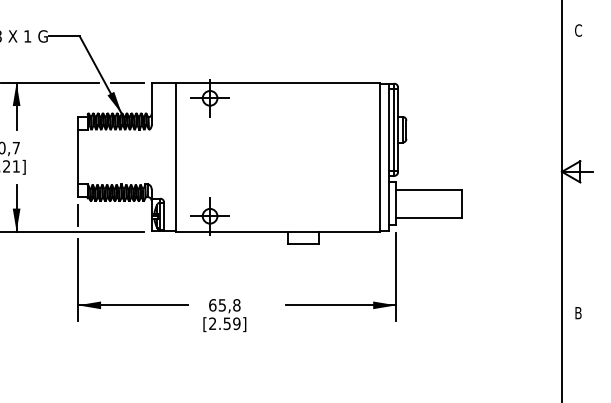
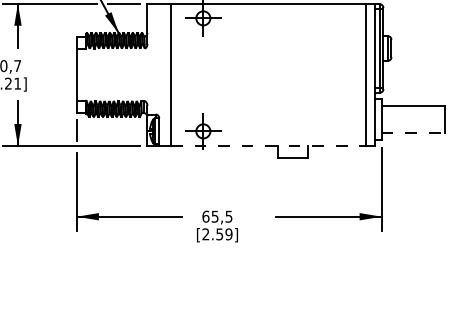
line: (429, 218) -> (413, 133), solid -> dashed
line: (278, 231) -> (268, 145), solid -> dashed
text: (236, 305) -> (228, 216), 65,8 -> 65,5

